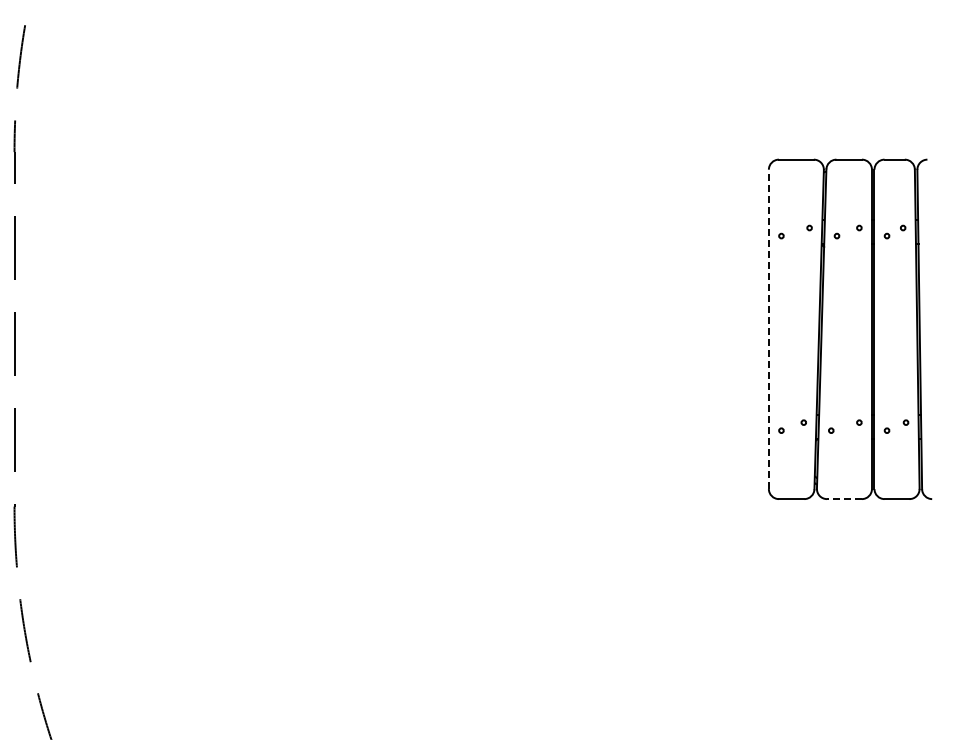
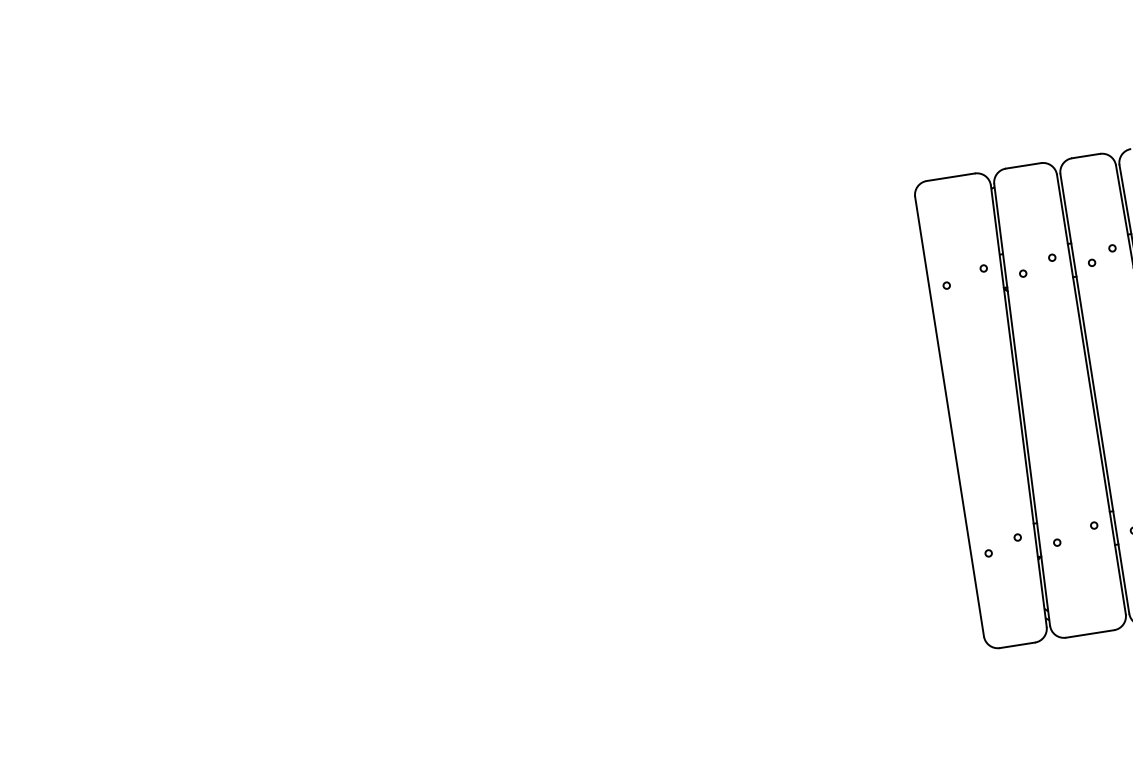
line: (768, 329) -> (949, 416), dashed -> solid
line: (843, 499) -> (1088, 634), dashed -> solid

